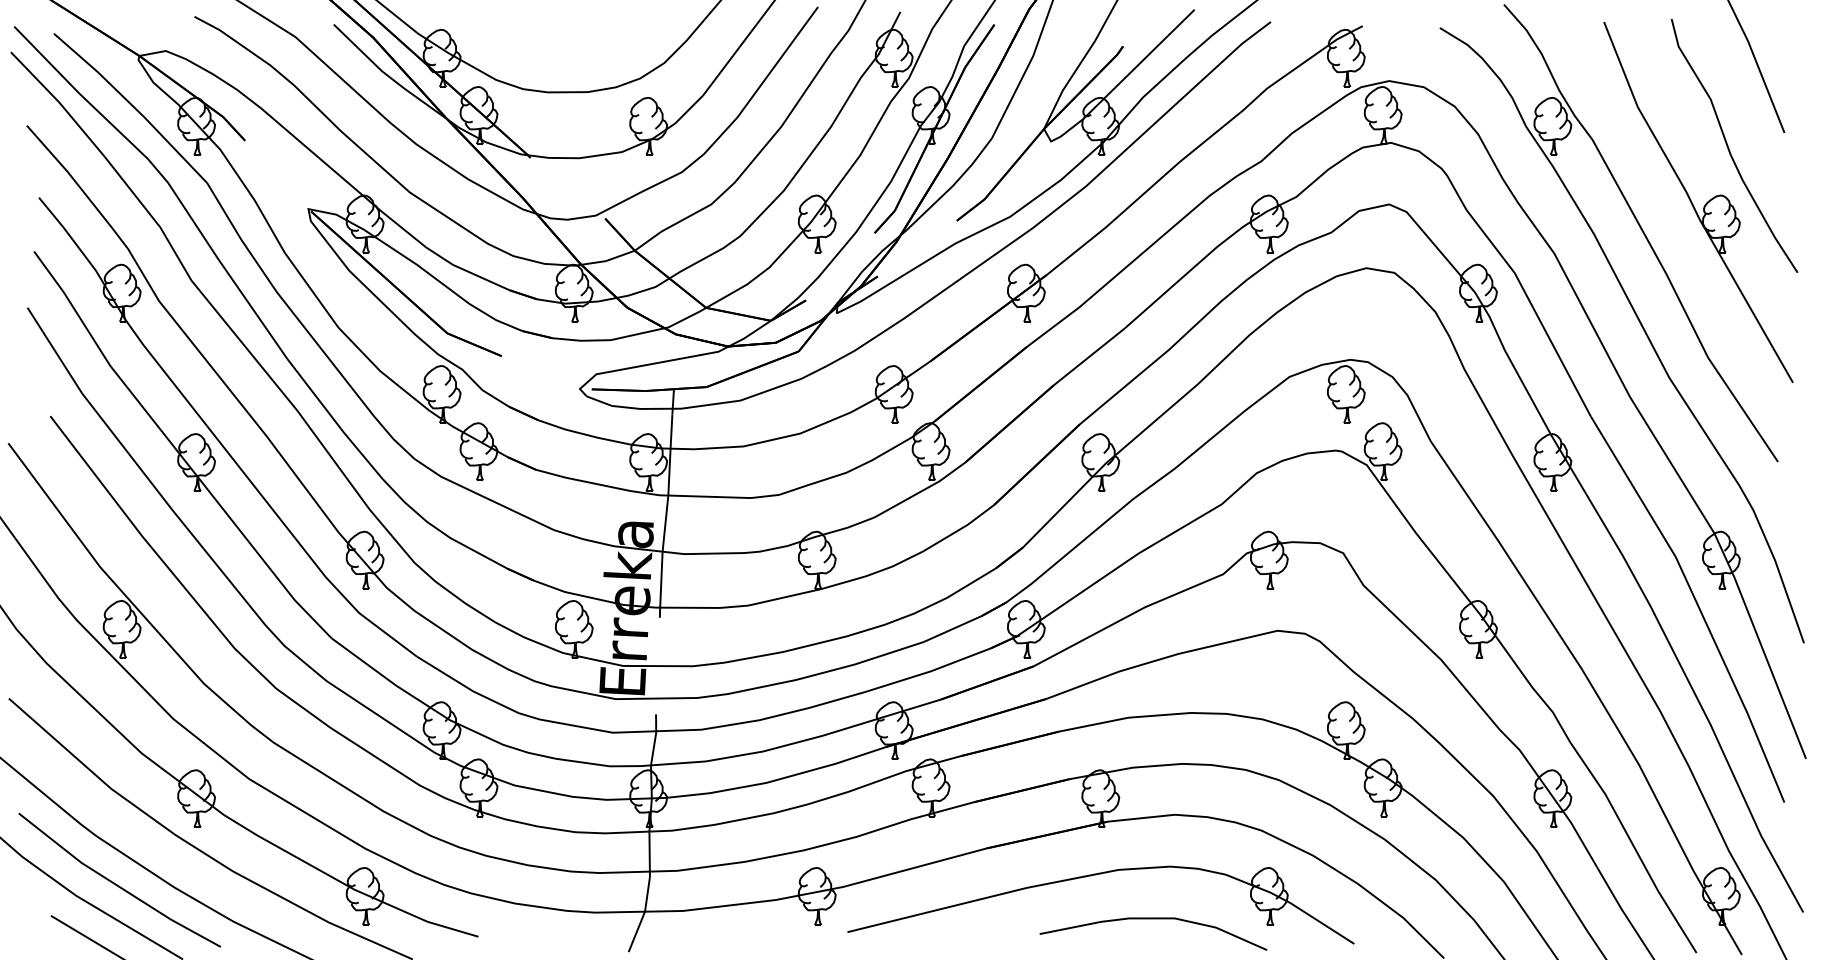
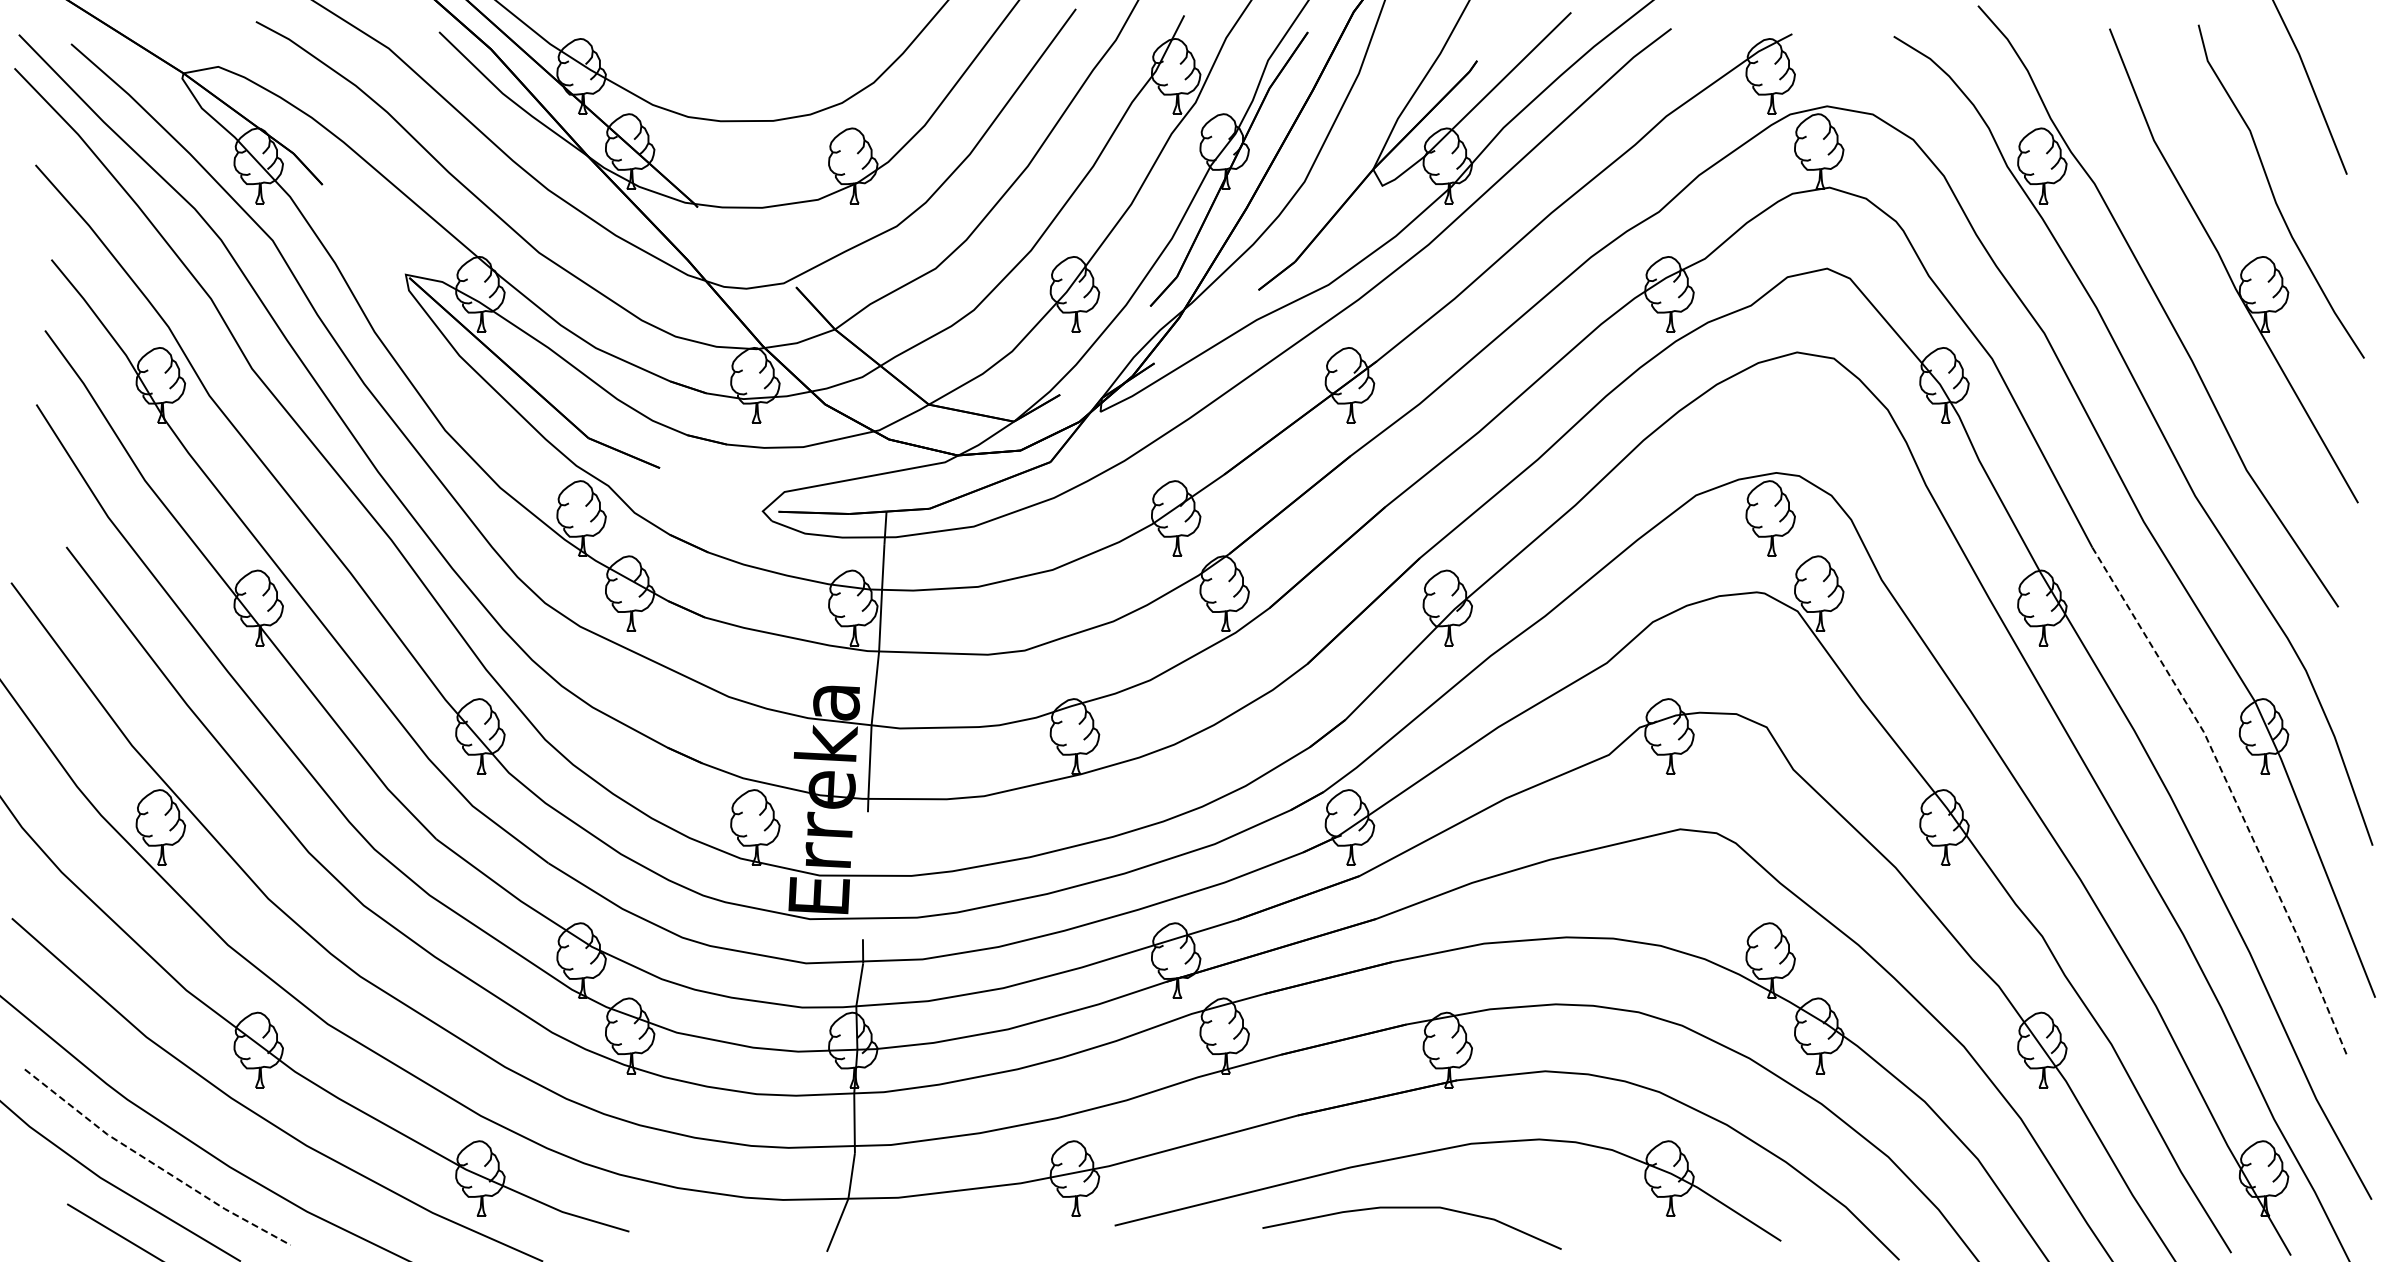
line: (1698, 605) -> (2233, 795), solid -> dashed
line: (116, 884) -> (153, 1163), solid -> dashed
curve: (1153, 919) -> (1411, 1208), moved

